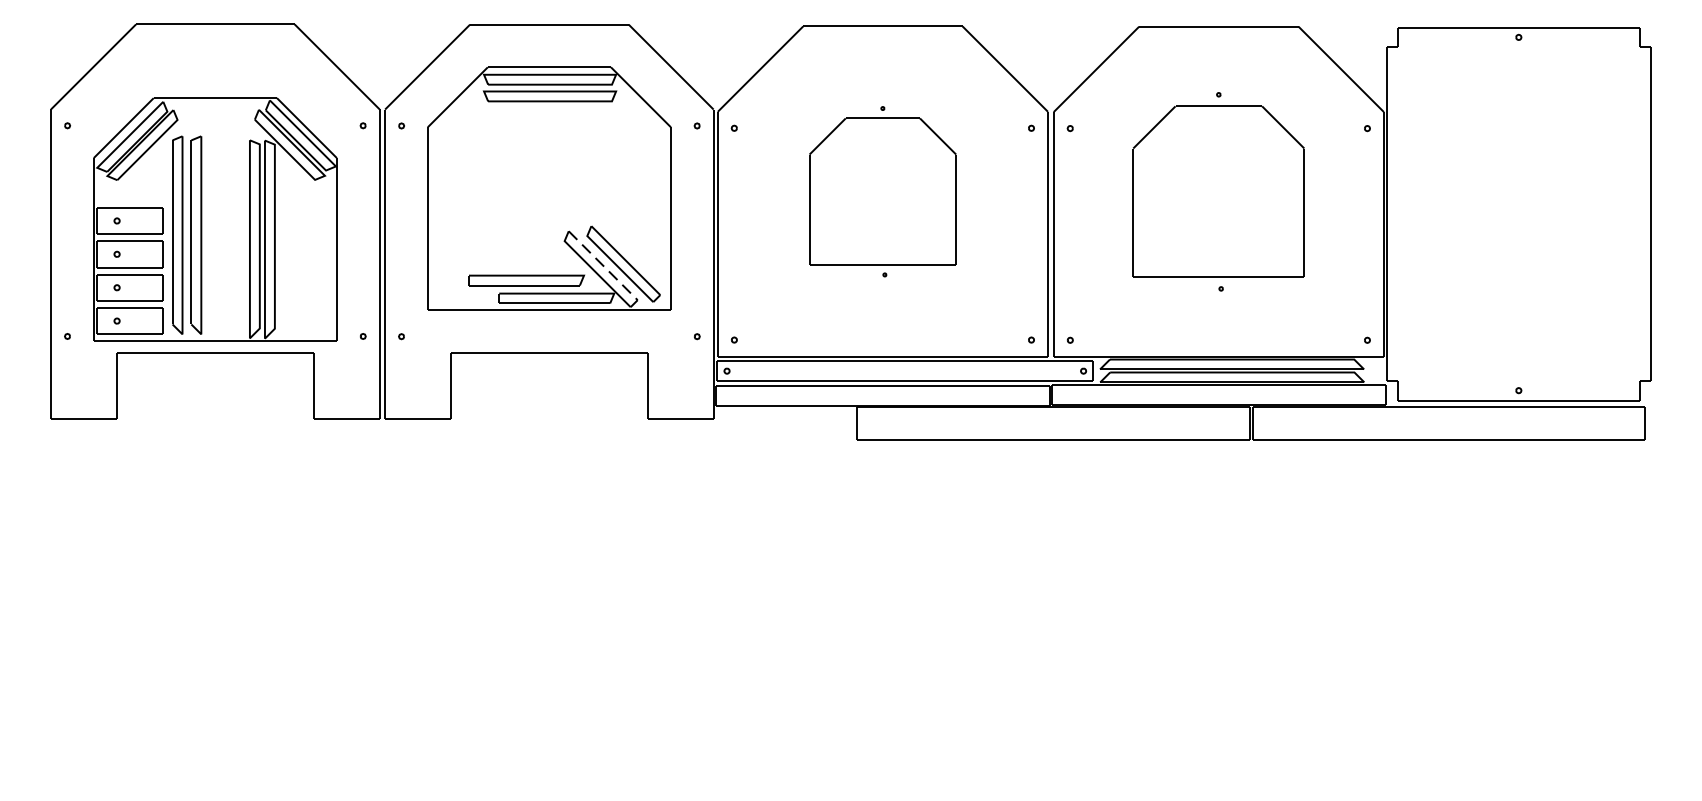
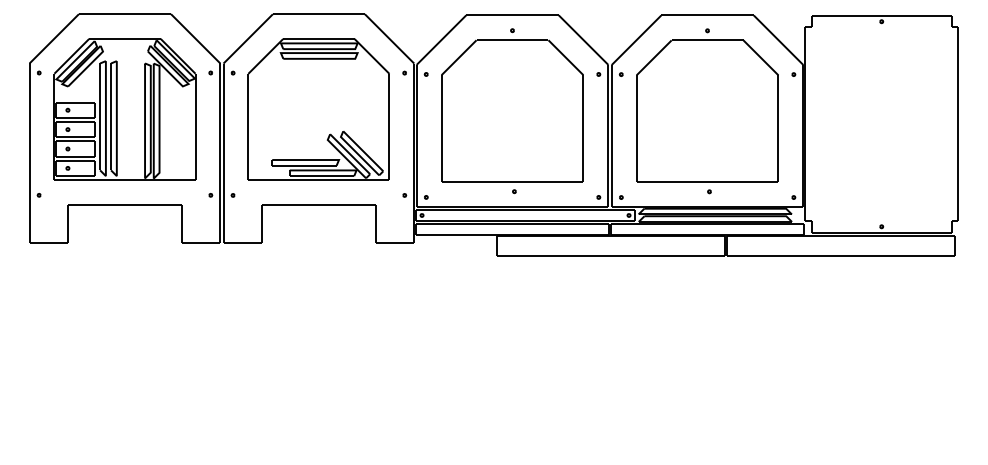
part: (882, 192) -> (512, 111), size x1.67
part: (1218, 192) -> (707, 111), size x1.43
part: (214, 219) -> (124, 109), moved
line: (603, 266) -> (350, 154), dashed -> solid

